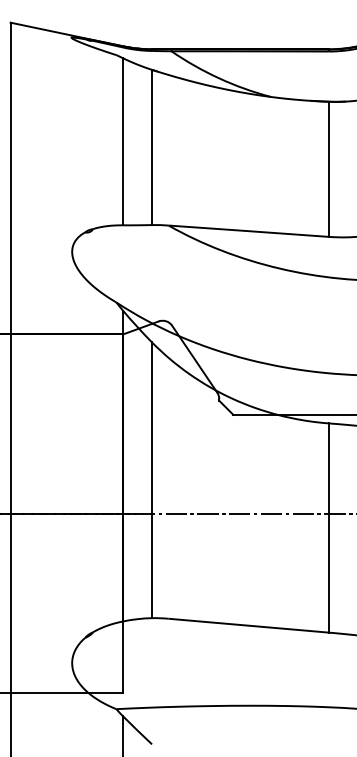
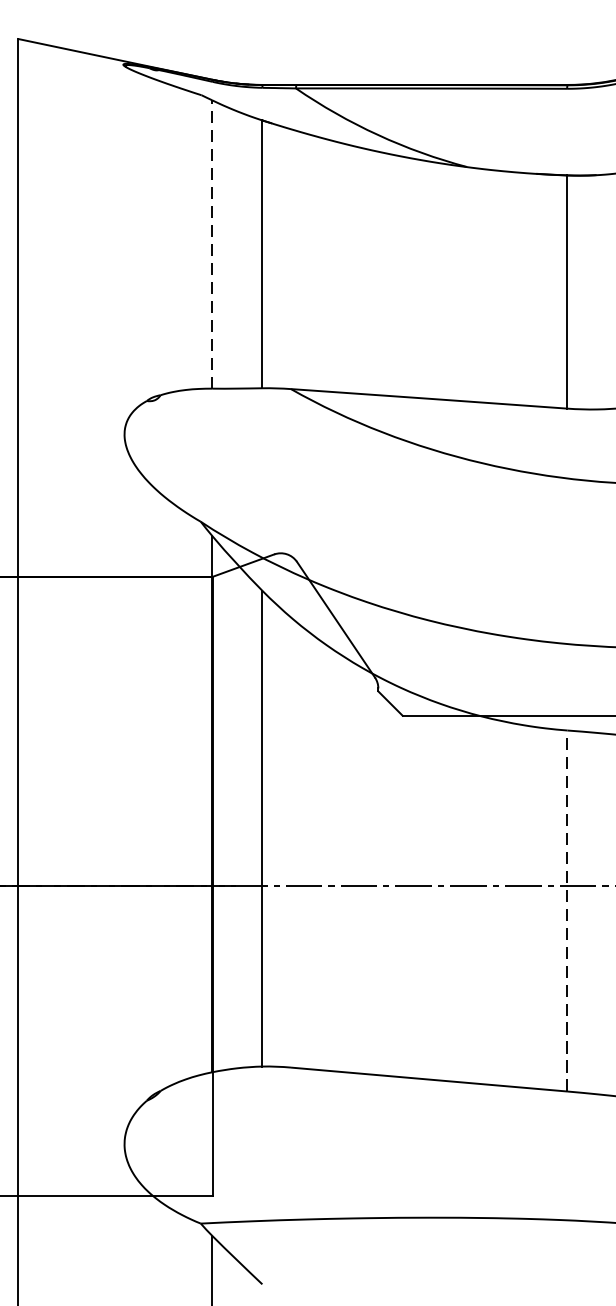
line: (123, 141) -> (213, 244), solid -> dashed
line: (328, 528) -> (566, 911), solid -> dashed

